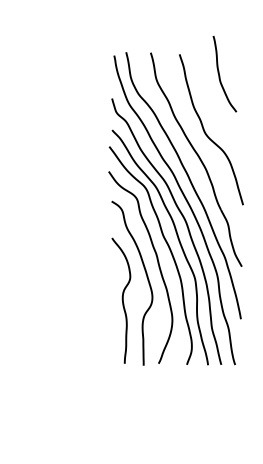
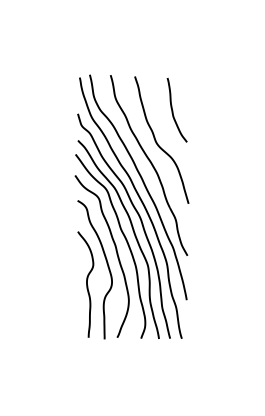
curve: (220, 74) -> (173, 110), moved

